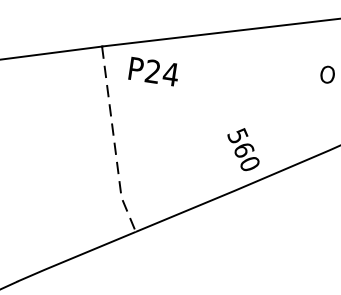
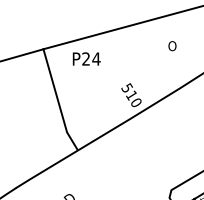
text: (153, 70) -> (86, 58), moved
line: (114, 141) -> (58, 101), dashed -> solid
text: (243, 150) -> (131, 95), 560 -> 510

